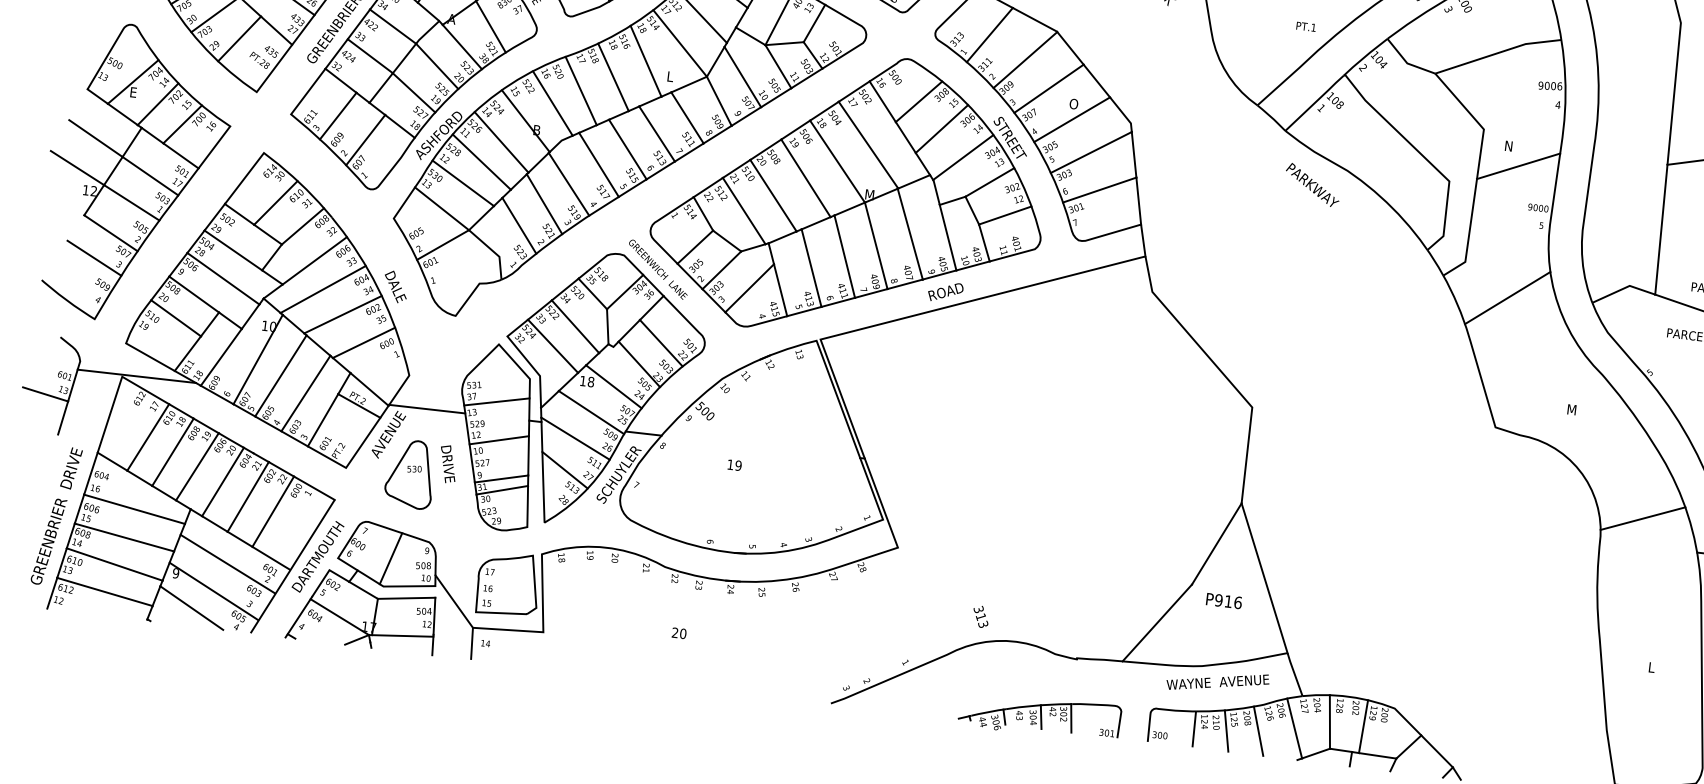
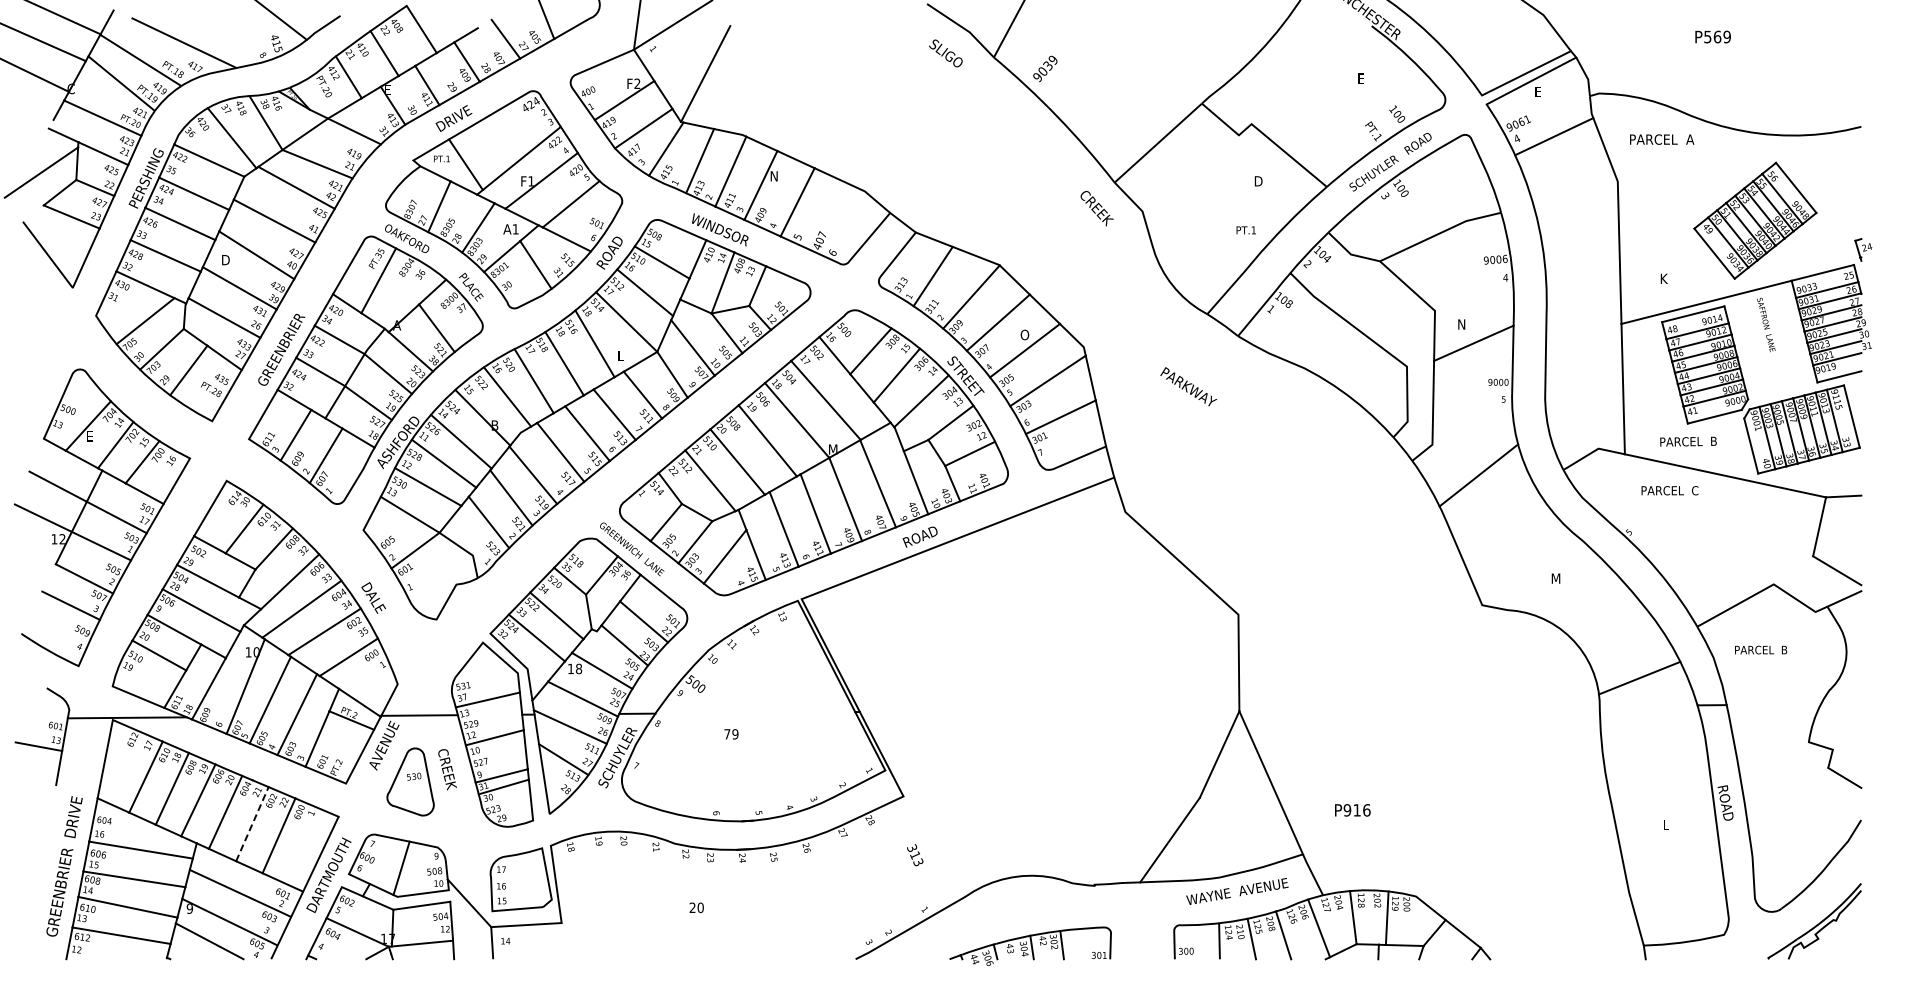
text: (1312, 184) -> (1188, 386), moved
text: (730, 464) -> (727, 734), 19 -> 79
text: (447, 465) -> (446, 769), DRIVE -> CREEK
line: (248, 496) -> (252, 823), solid -> dashed
text: (1223, 601) -> (1352, 810), moved
text: (981, 617) -> (915, 855), moved
part: (1039, 714) -> (1030, 945), moved

